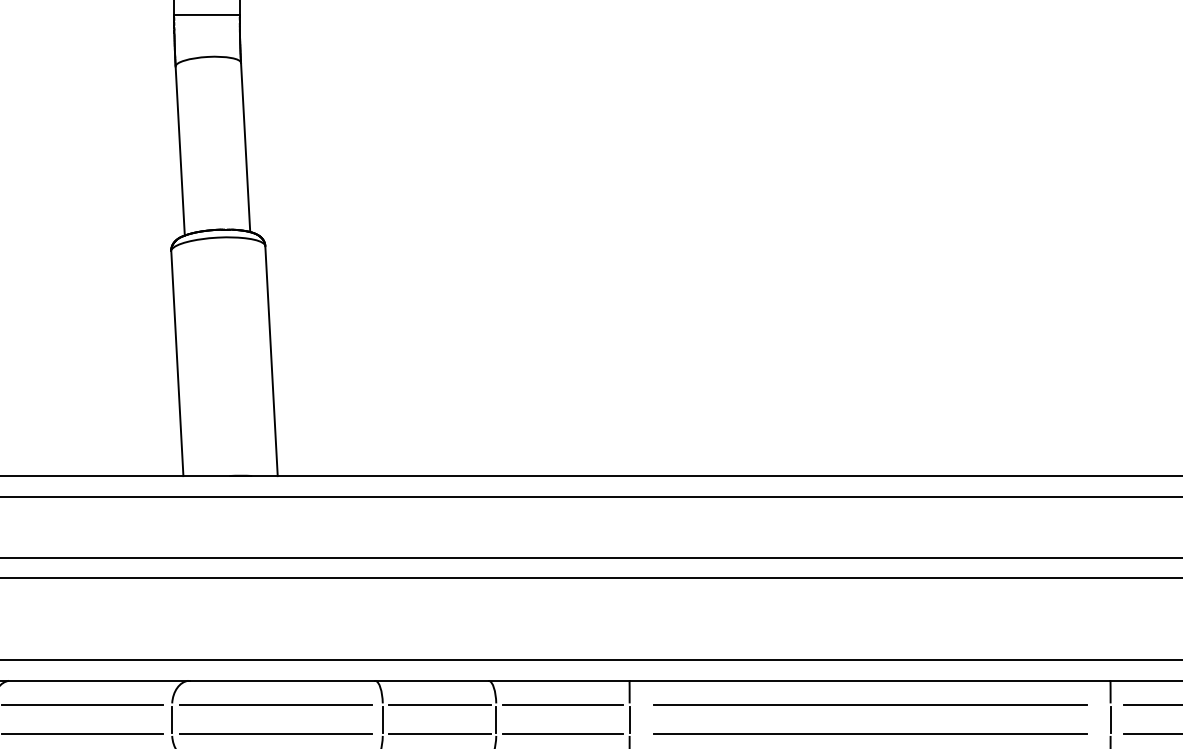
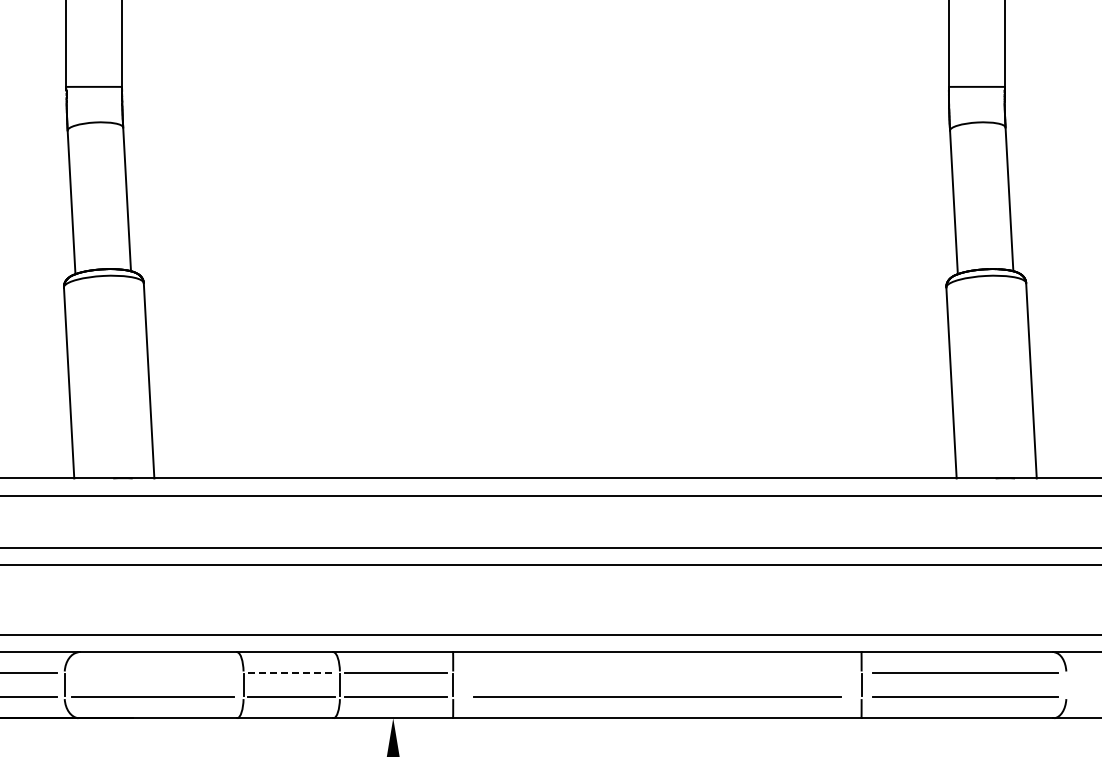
line: (870, 704) -> (657, 672), removed
line: (275, 705) -> (152, 673), removed
line: (440, 705) -> (292, 673), solid -> dashed

